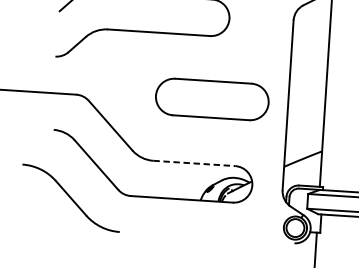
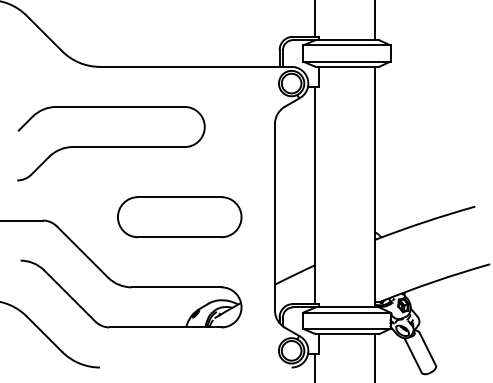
part: (212, 99) -> (179, 217), moved
line: (194, 163) -> (176, 287), dashed -> solid

